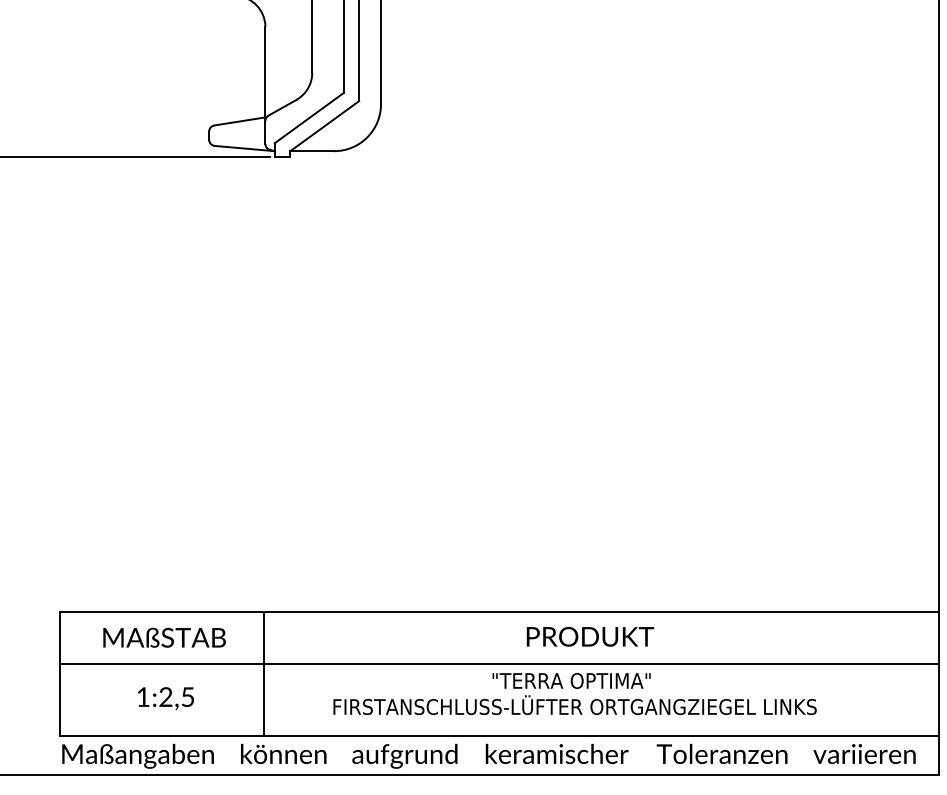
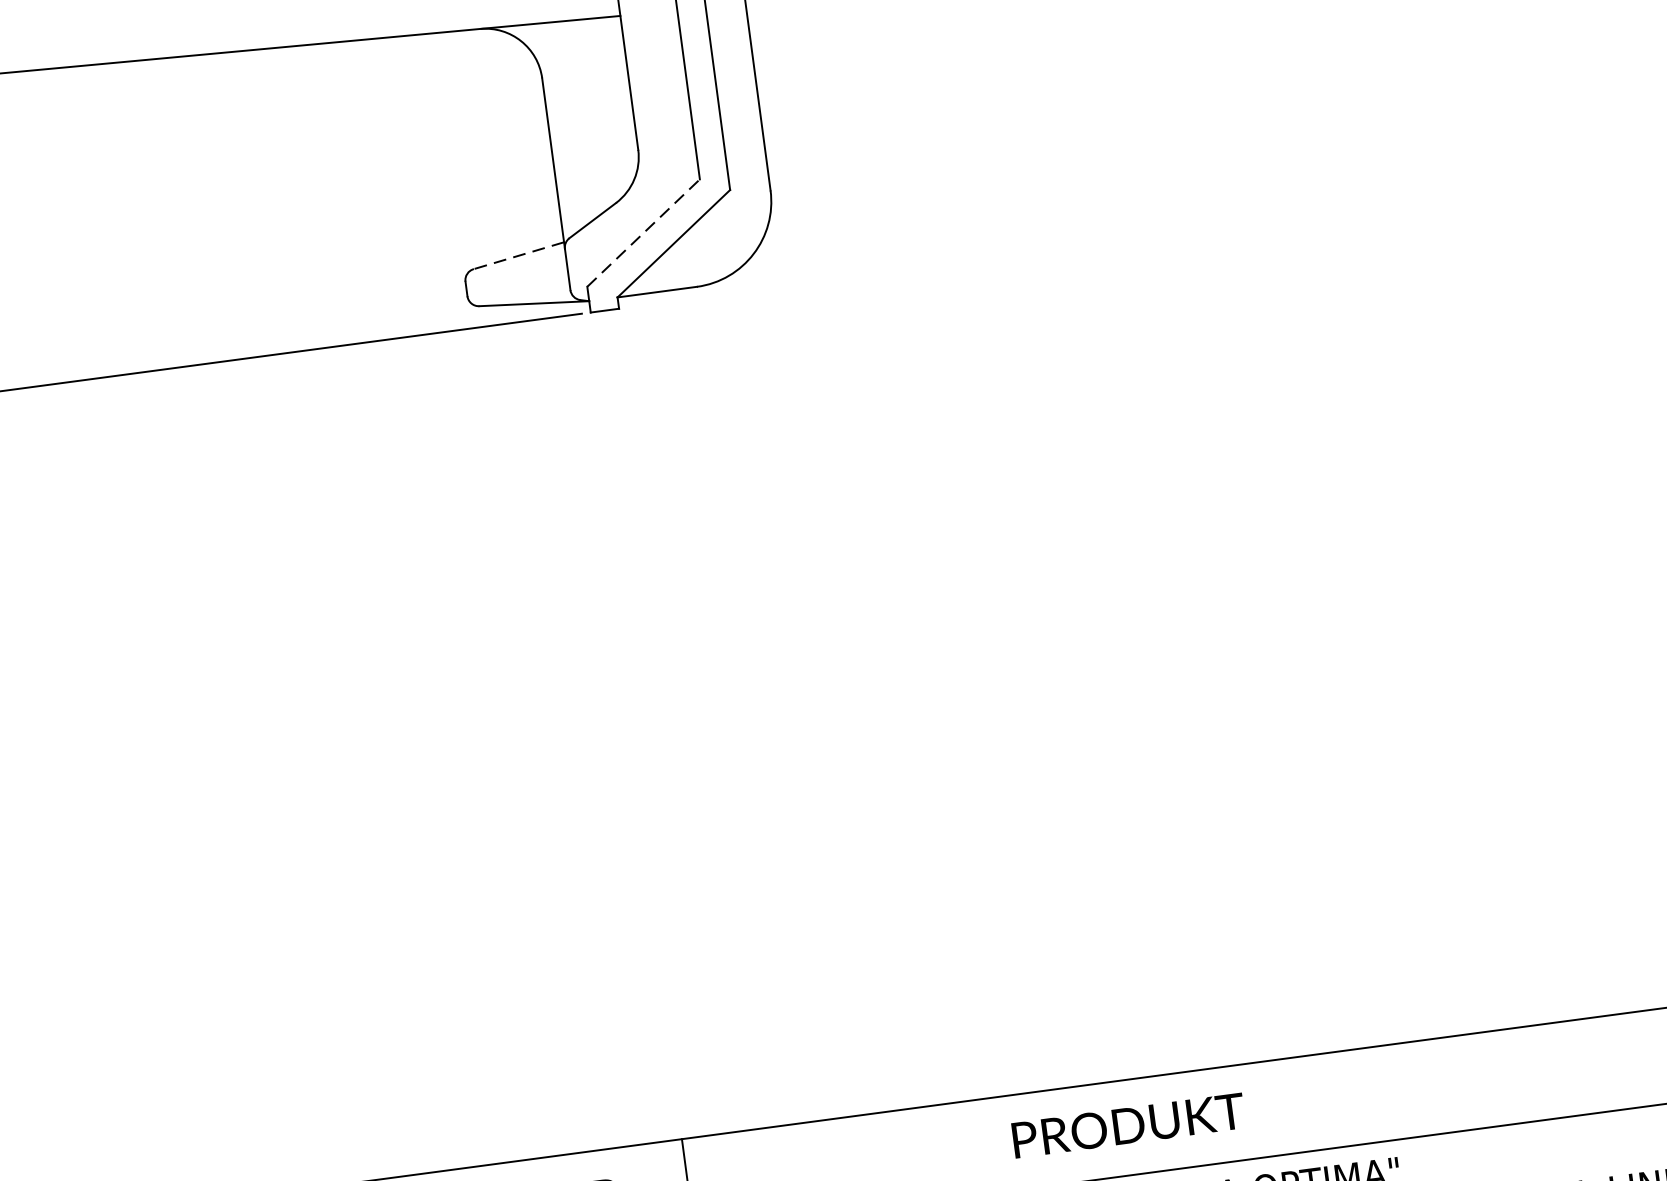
line: (309, 118) -> (644, 233), solid -> dashed
line: (240, 121) -> (519, 255), solid -> dashed
text: (590, 636) -> (1128, 1125), moved

